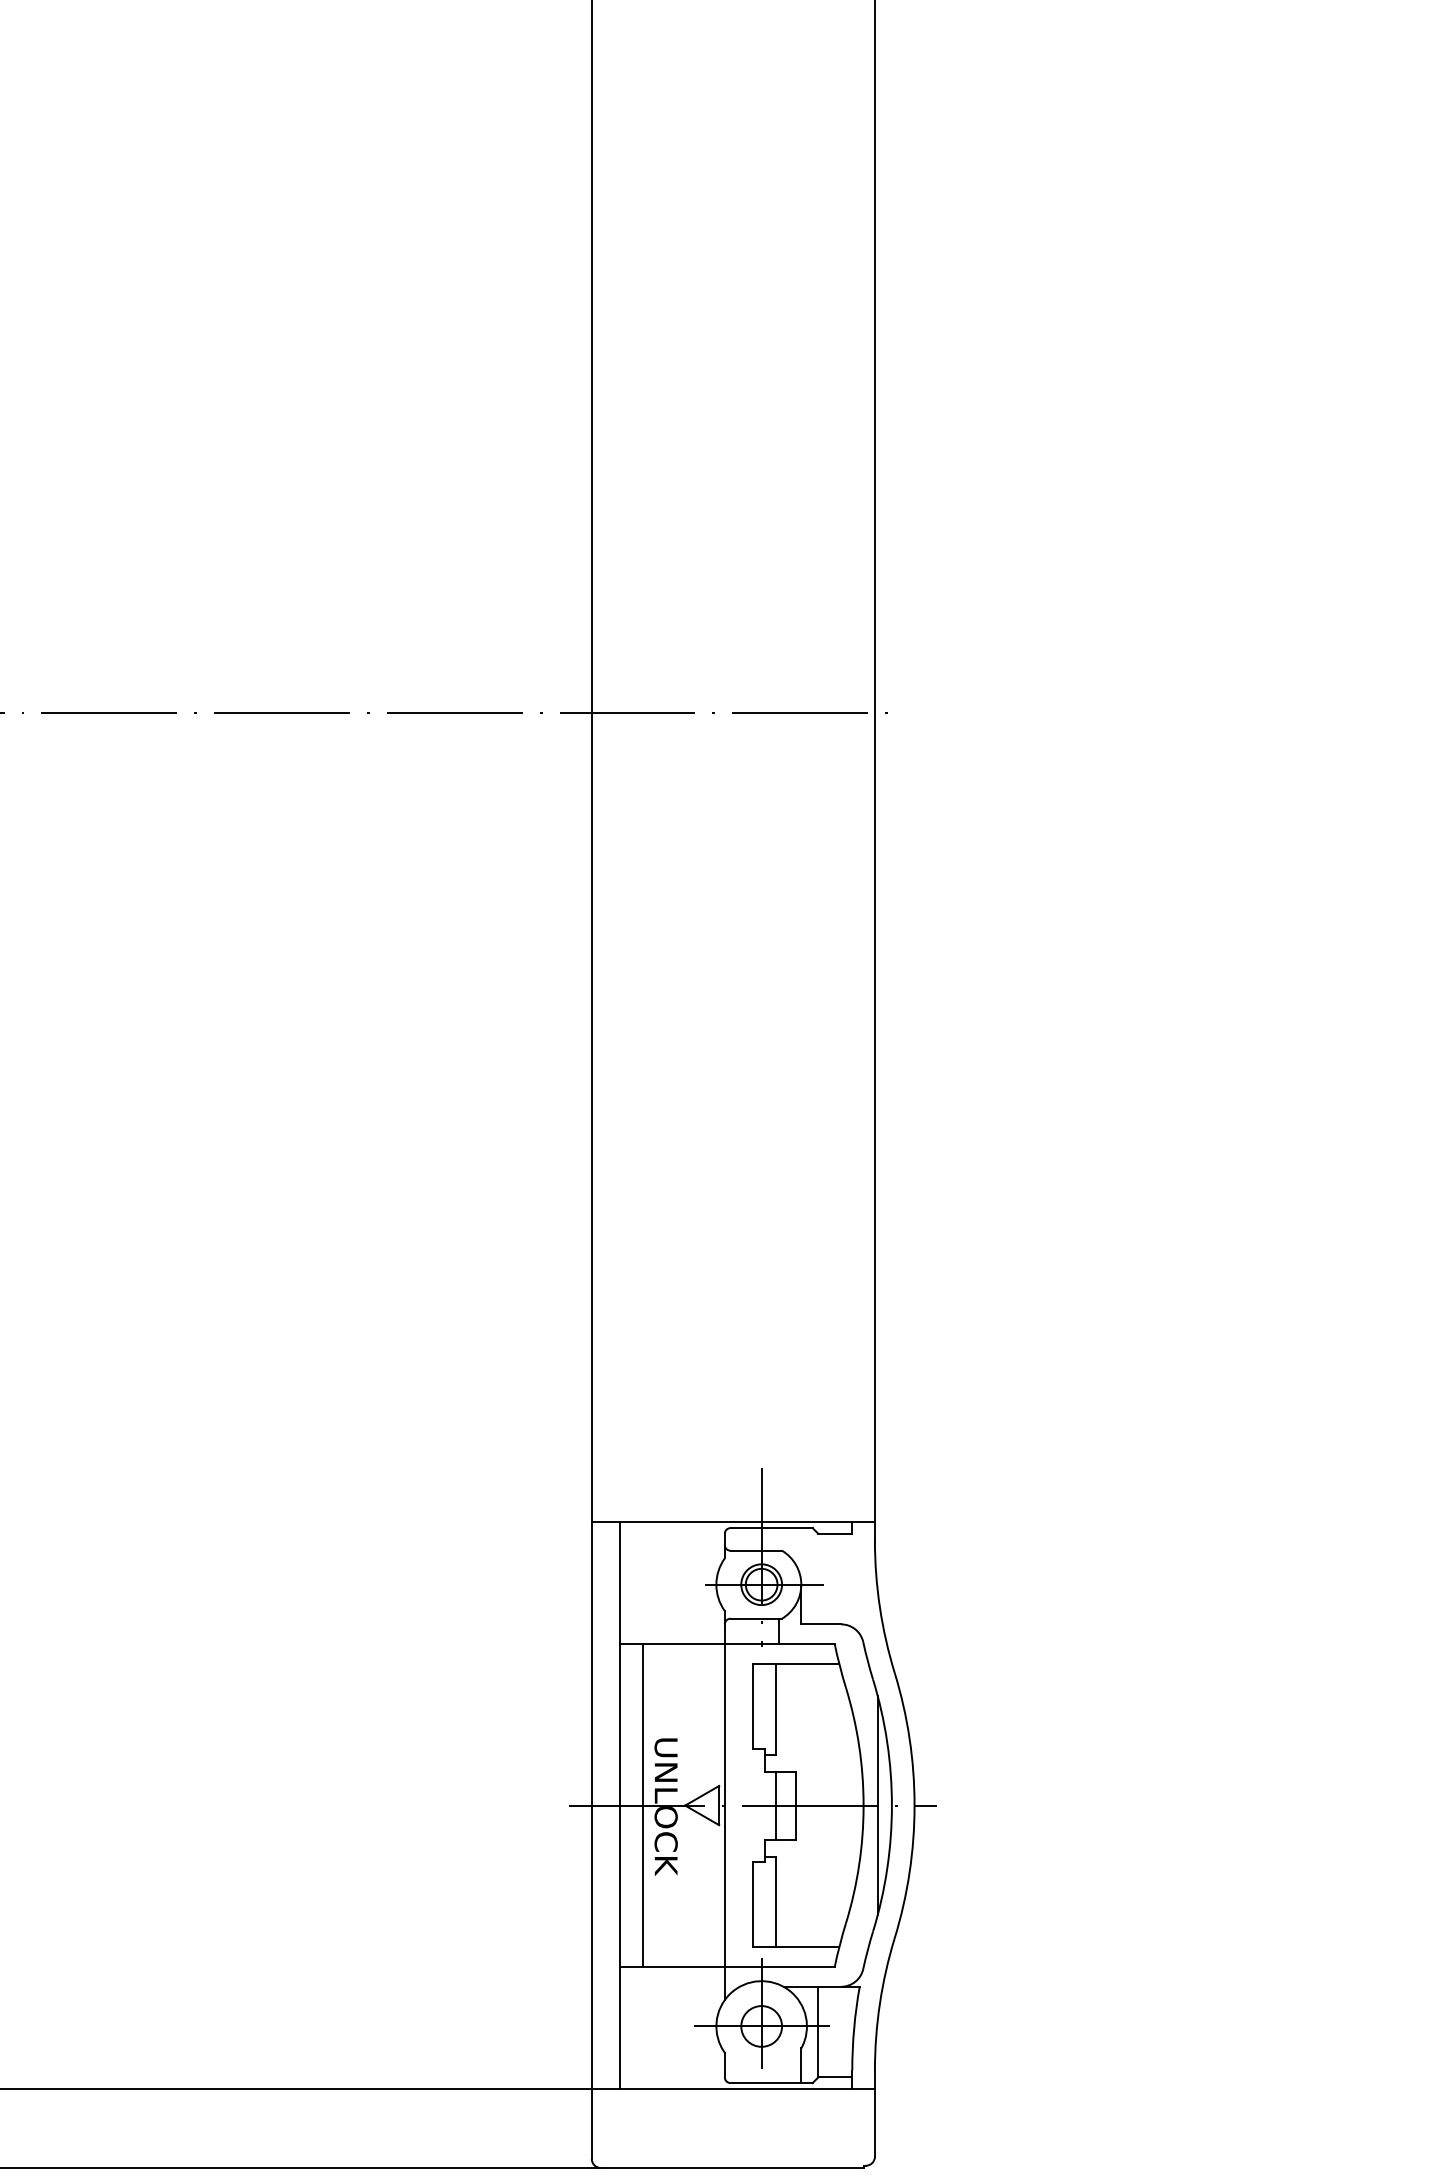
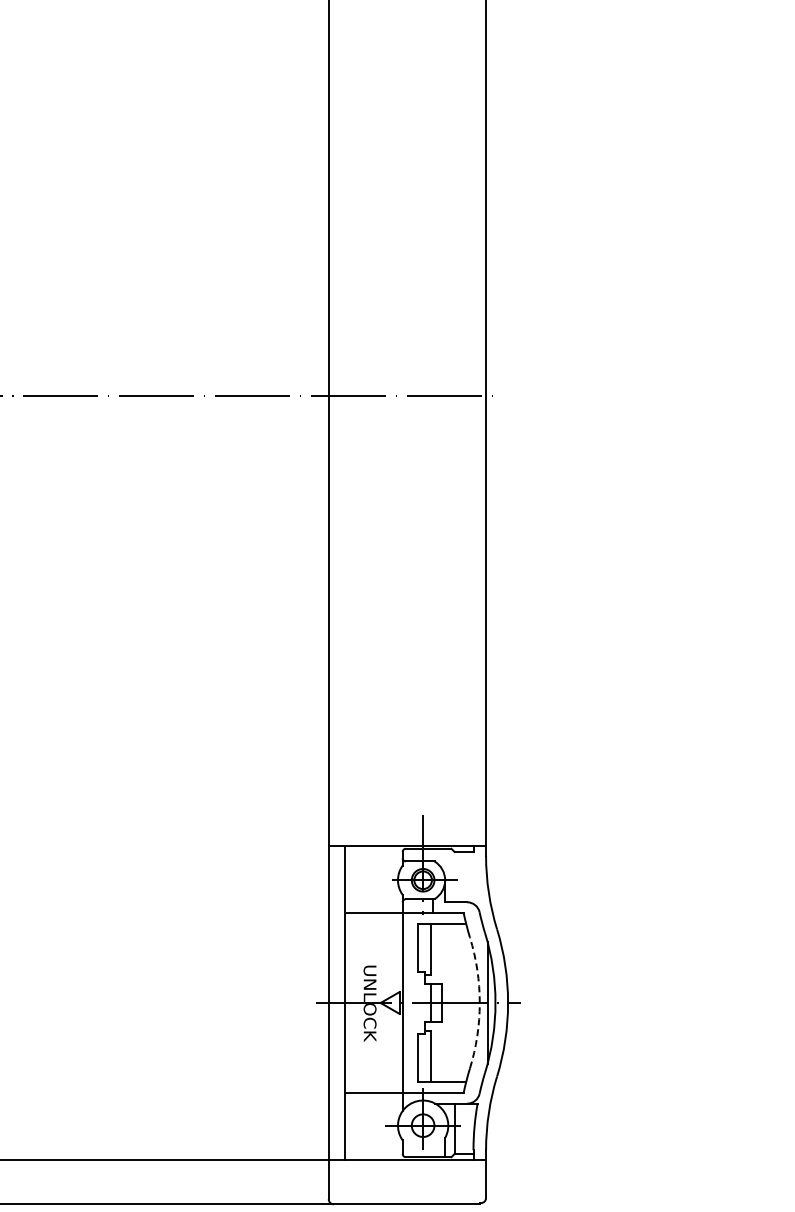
line: (643, 1804) -> (357, 1002), removed
arc: (863, 1804) -> (479, 1002), solid -> dashed

